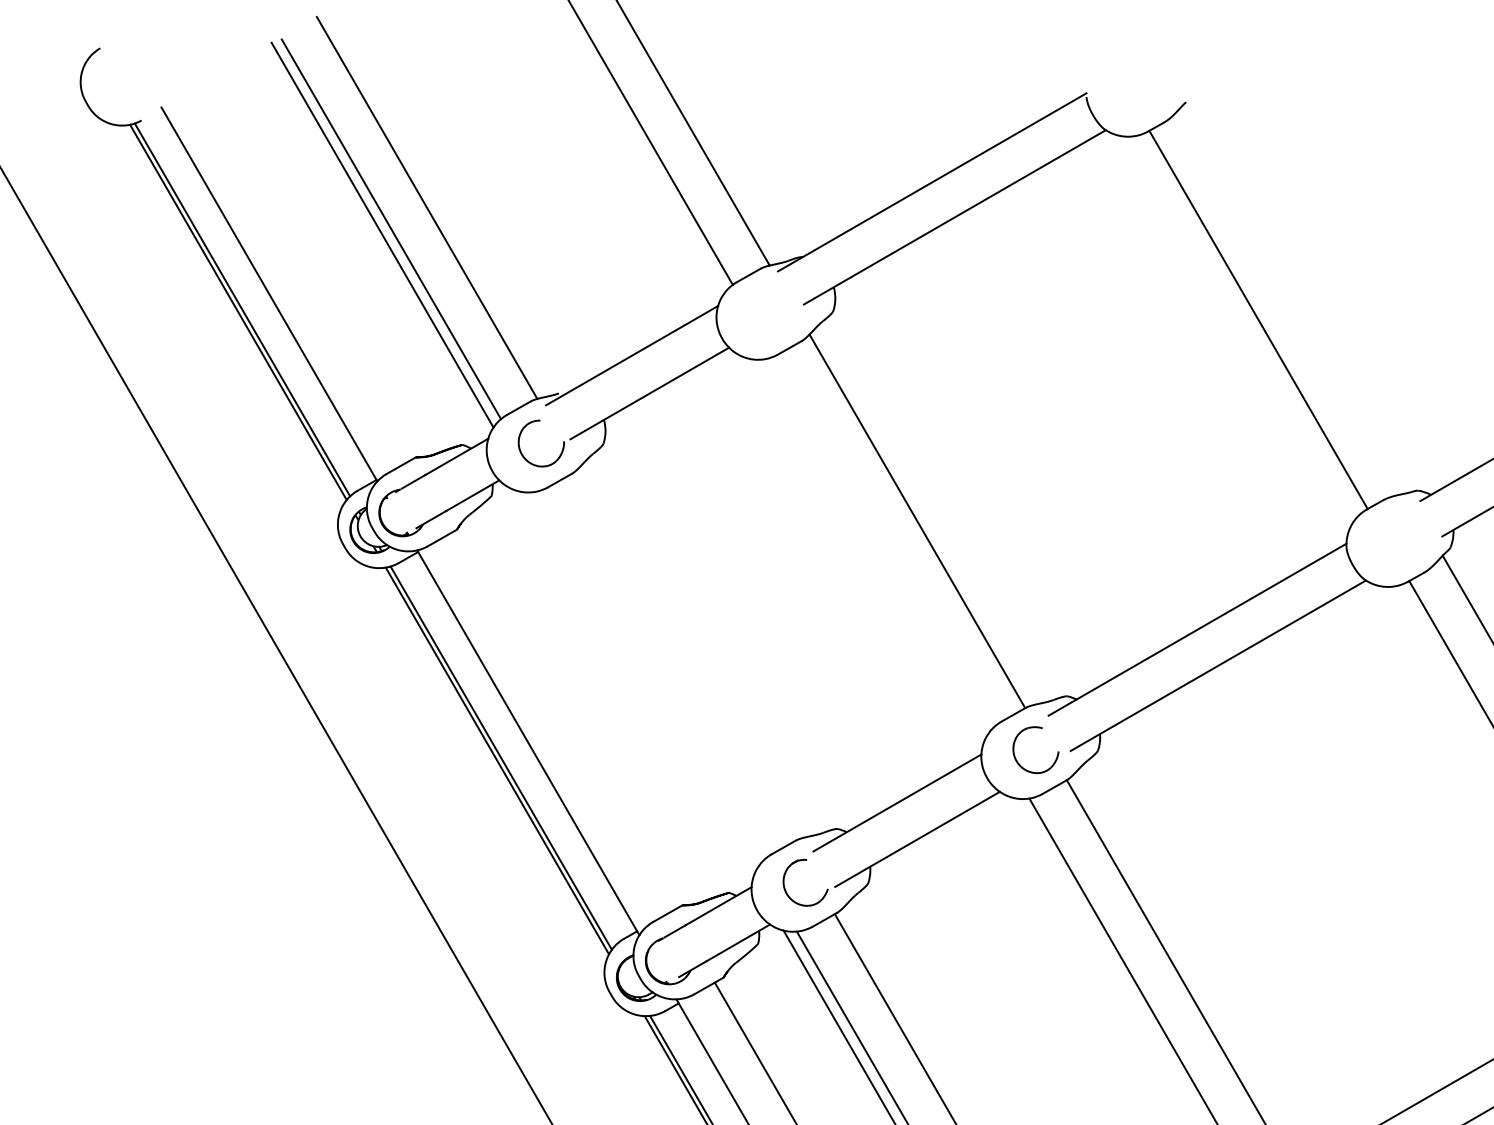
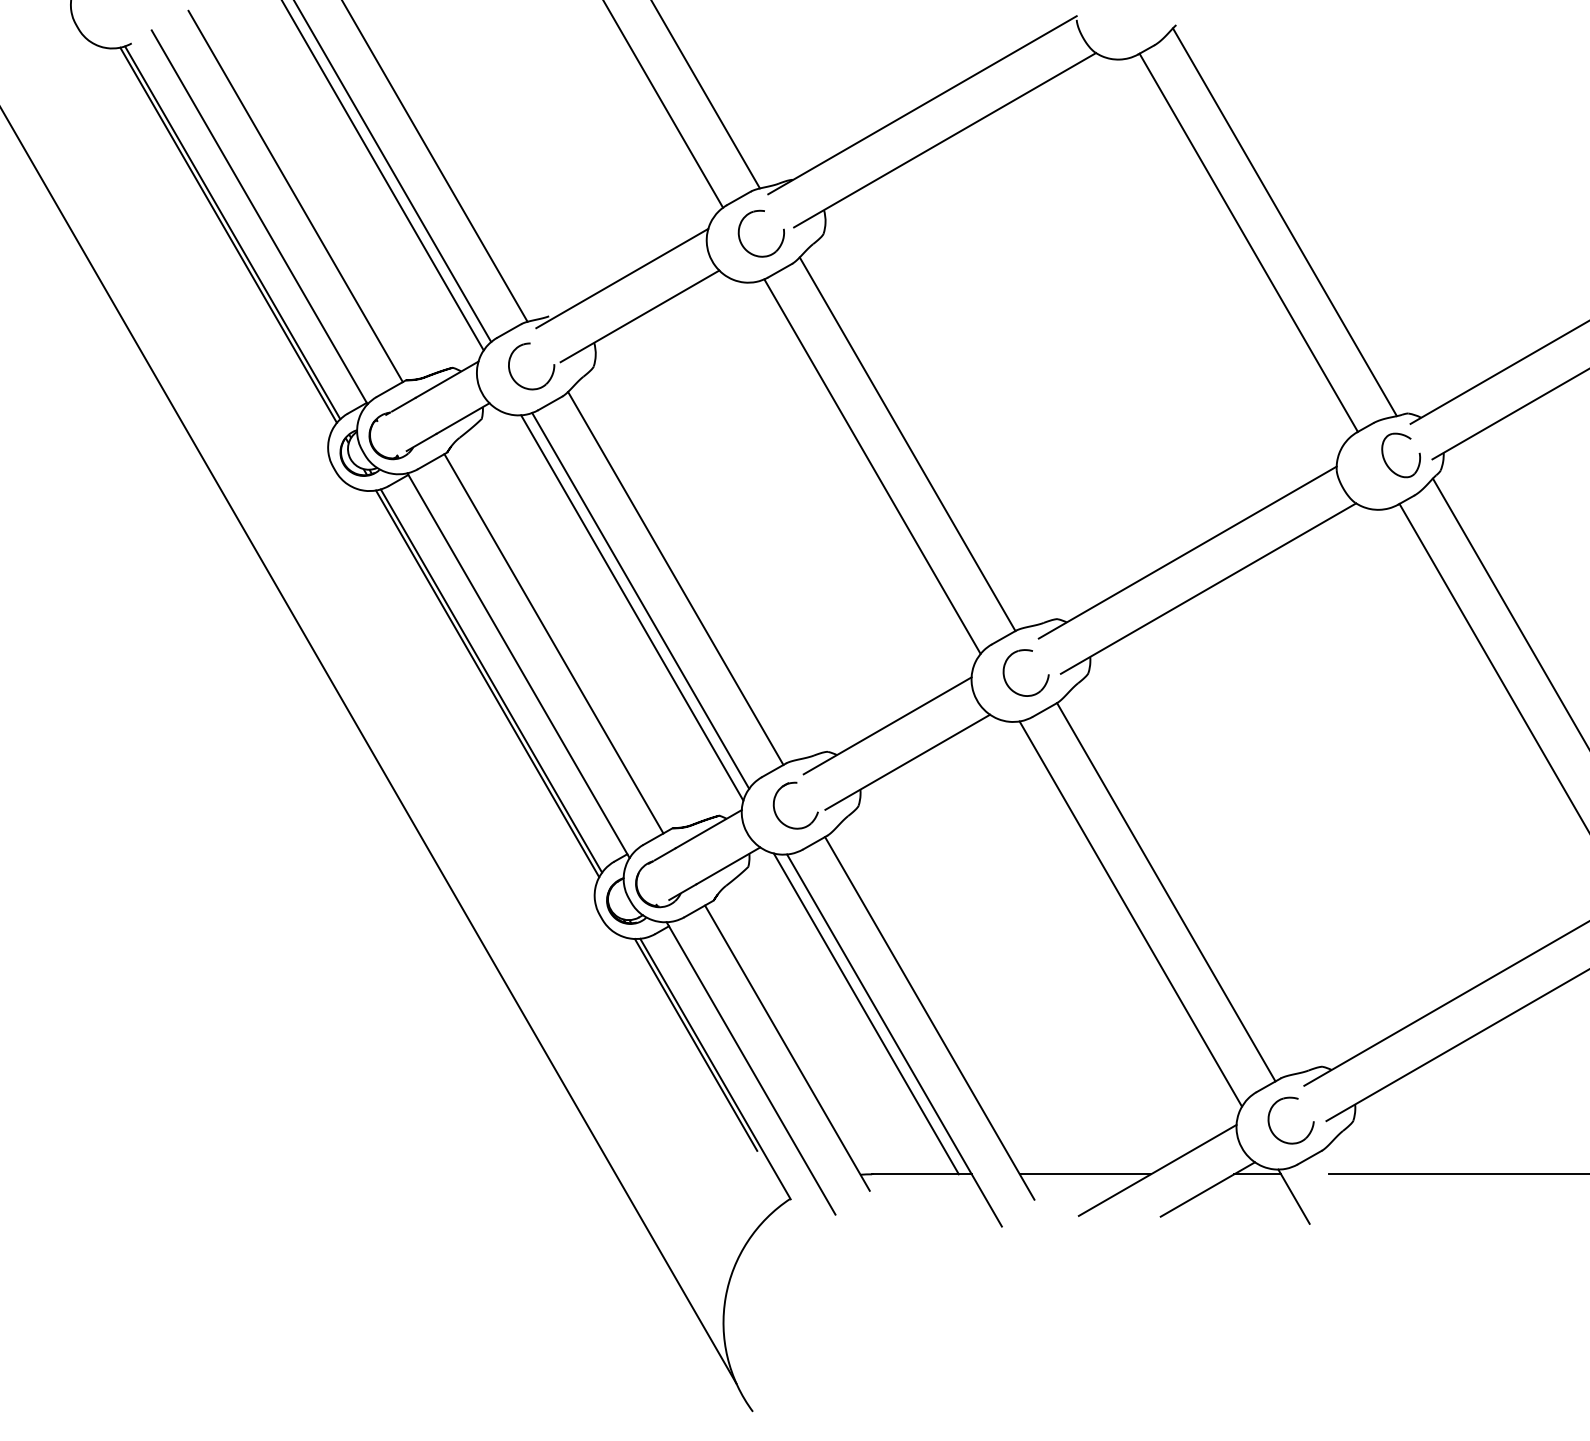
line: (305, 273) -> (295, 196), added
line: (1294, 299) -> (1284, 222), added
part: (750, 314) -> (740, 237), added
part: (1397, 540) -> (1387, 463), added
line: (882, 543) -> (872, 466), added
line: (685, 654) -> (675, 577), added
line: (650, 677) -> (640, 600), added
line: (642, 684) -> (632, 607), added
line: (563, 720) -> (553, 643), added

